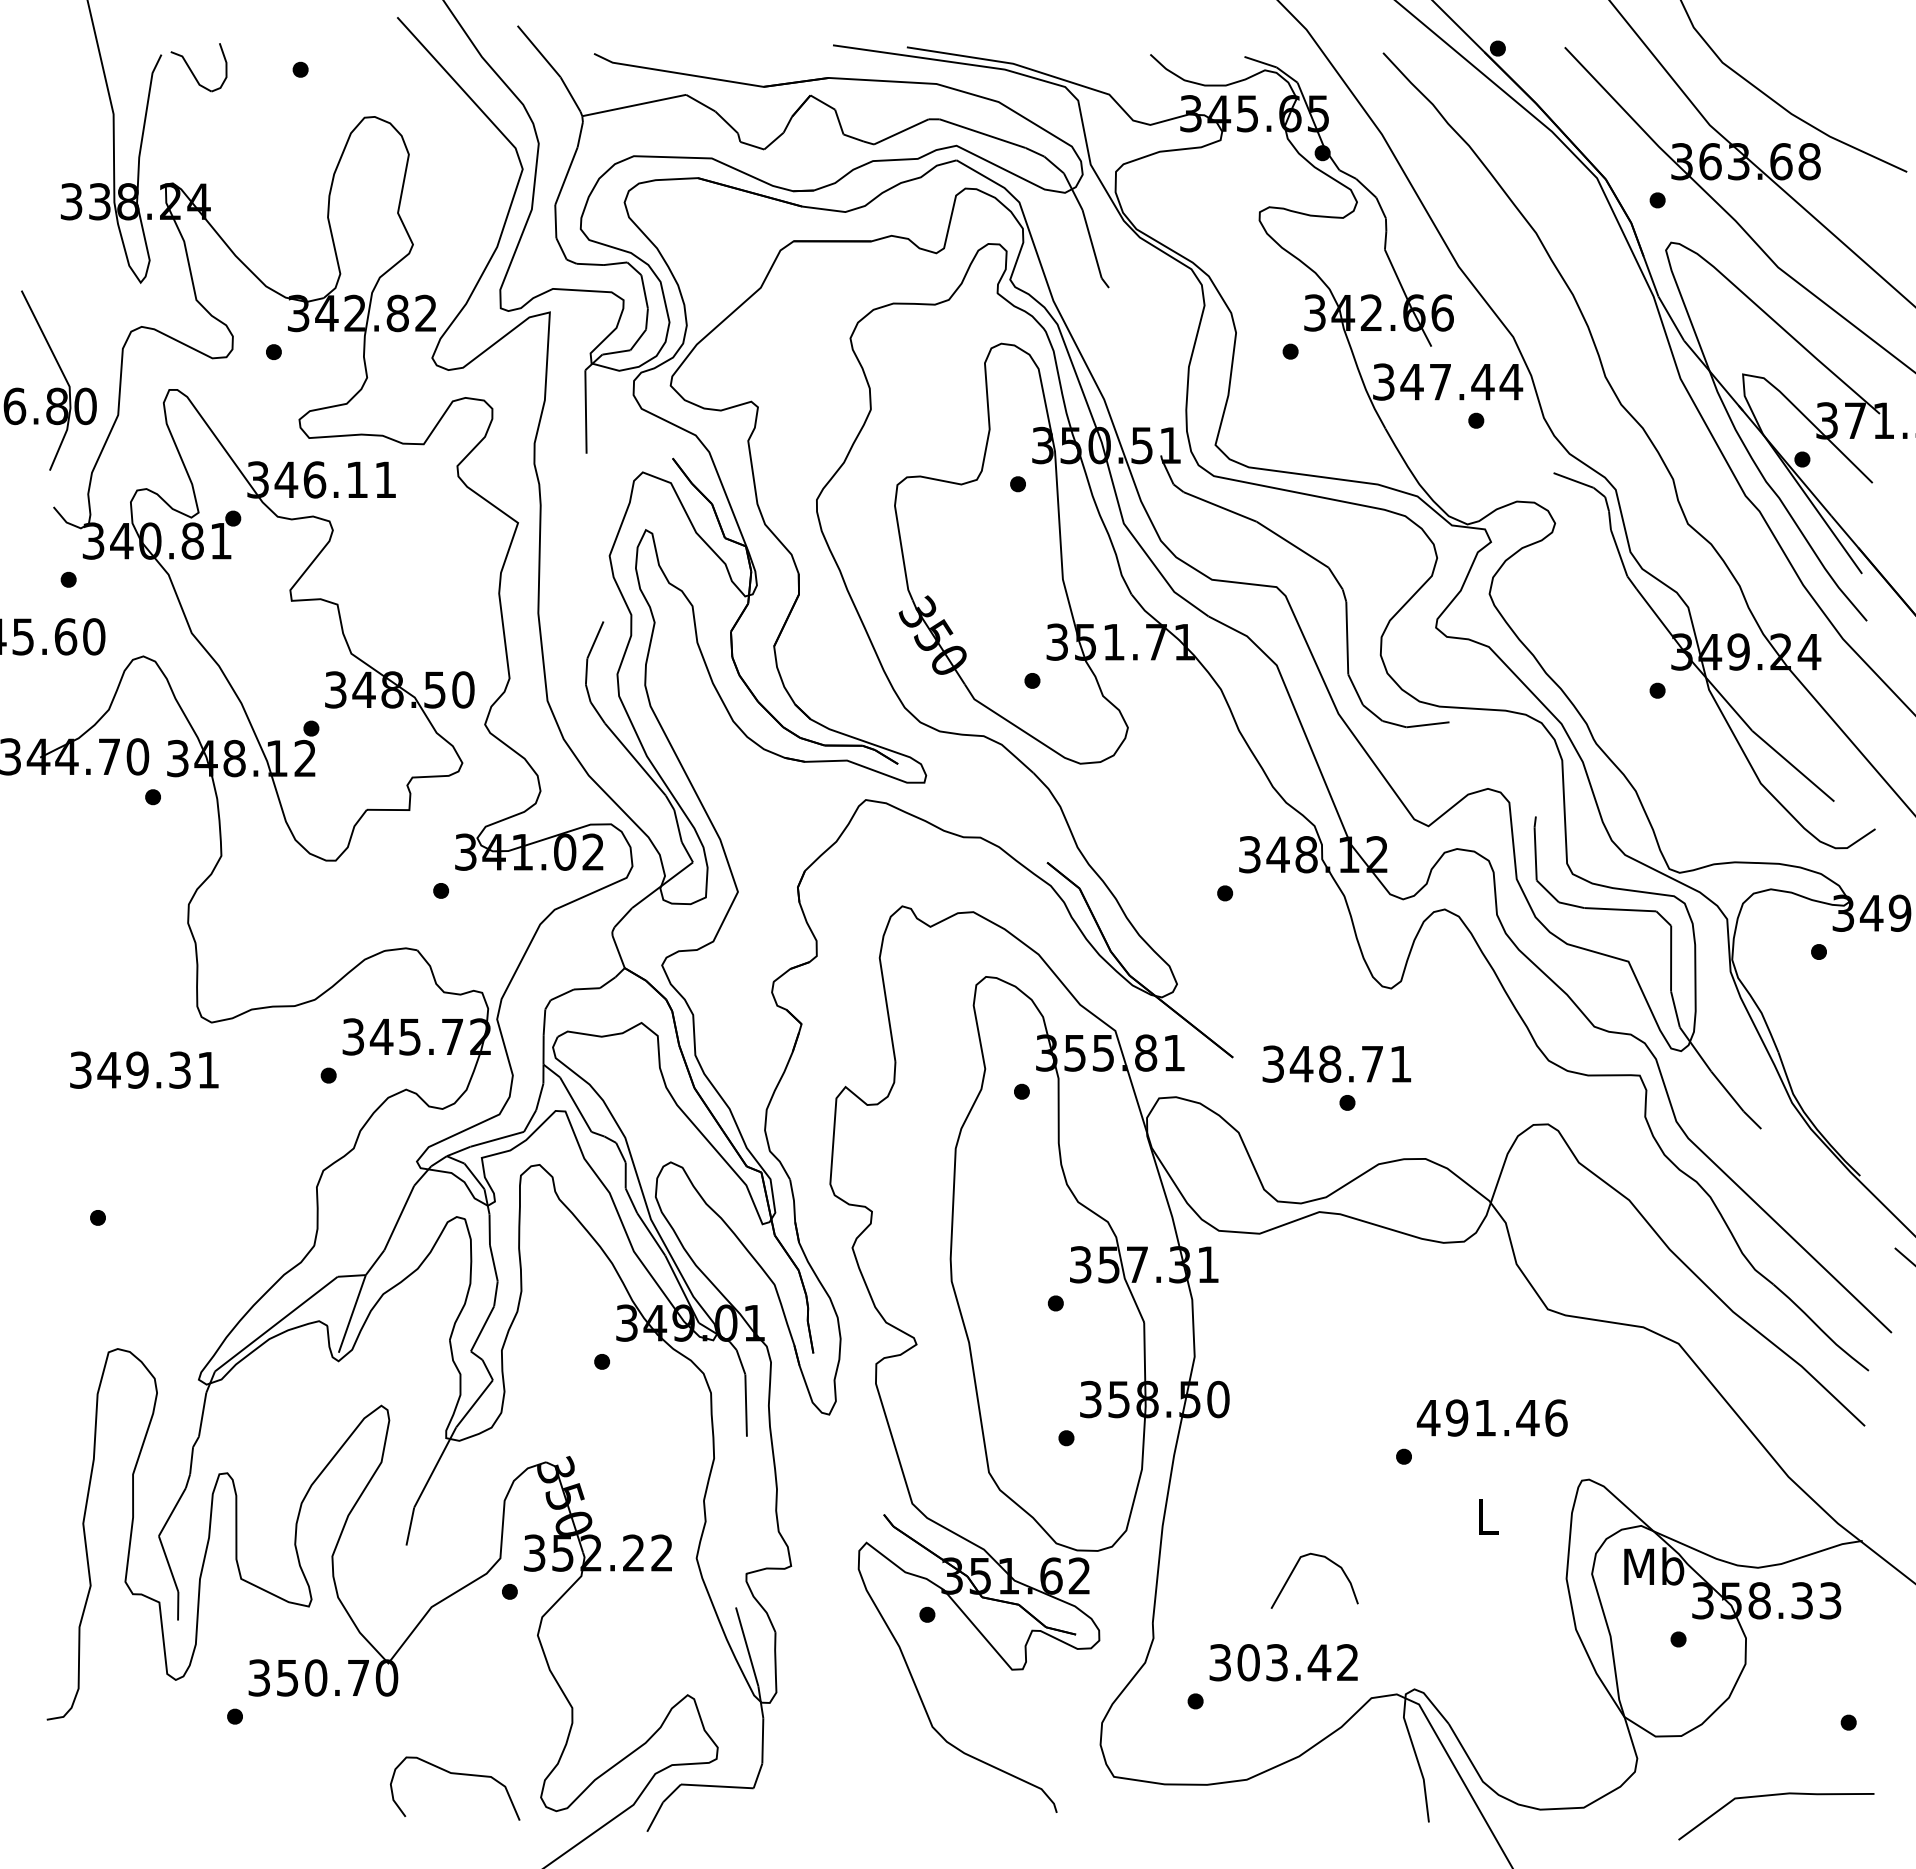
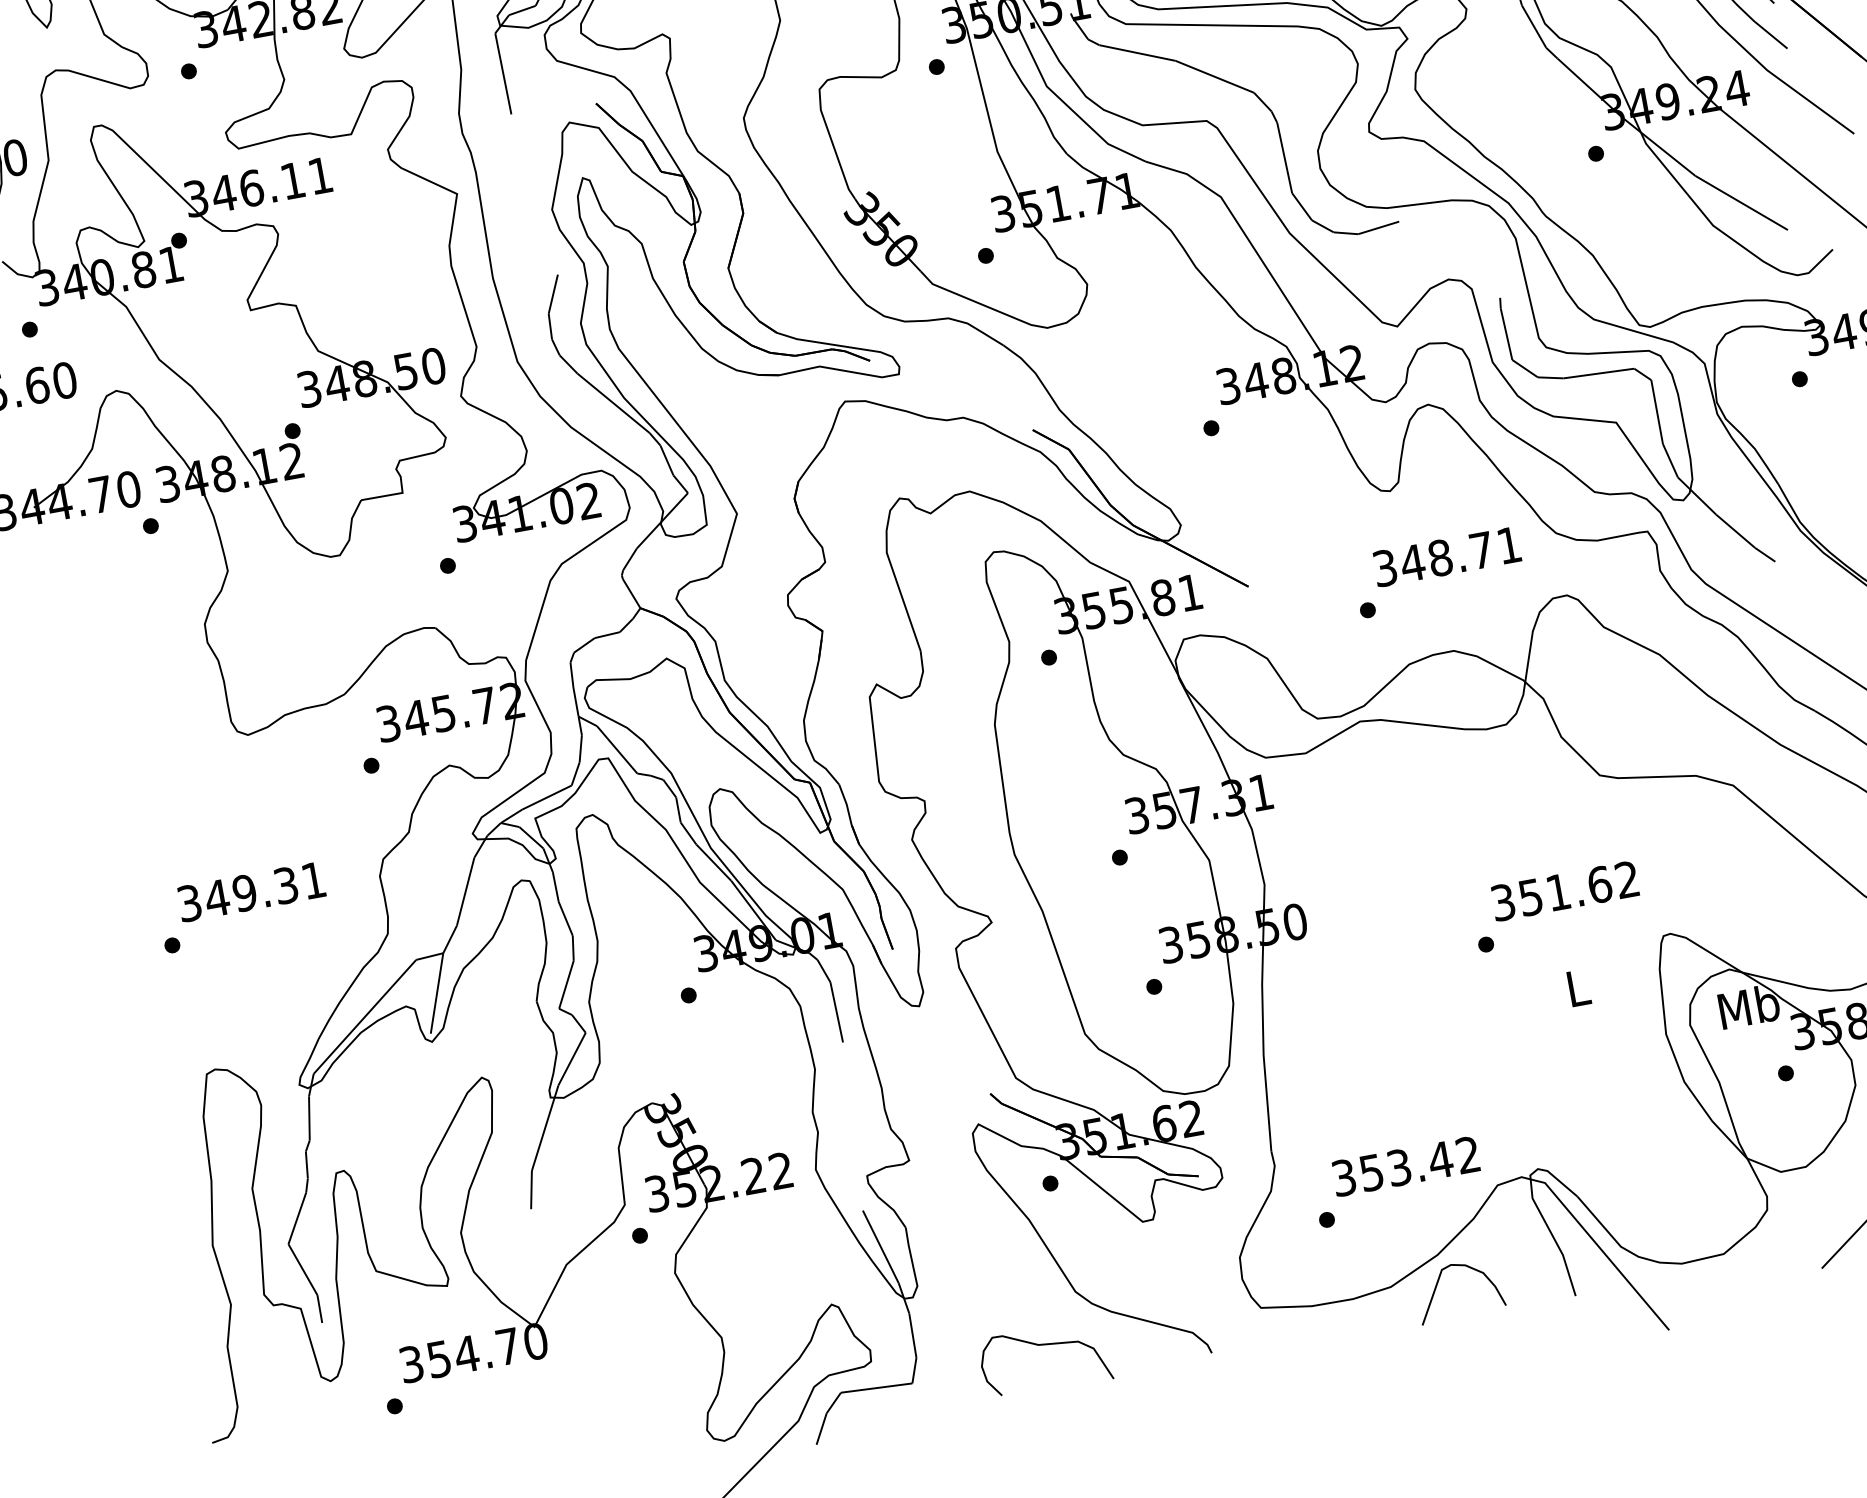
text: (1336, 1063) -> (1446, 556), moved
text: (144, 1069) -> (251, 891), moved
text: (1491, 1417) -> (1564, 890), 491.46 -> 351.62
curve: (1294, 1570) -> (1438, 1284), moved
text: (1248, 1662) -> (1371, 1172), 303.42 -> 353.42
text: (315, 1677) -> (466, 1353), 350.70 -> 354.70
curve: (455, 1774) -> (1043, 1345), moved

